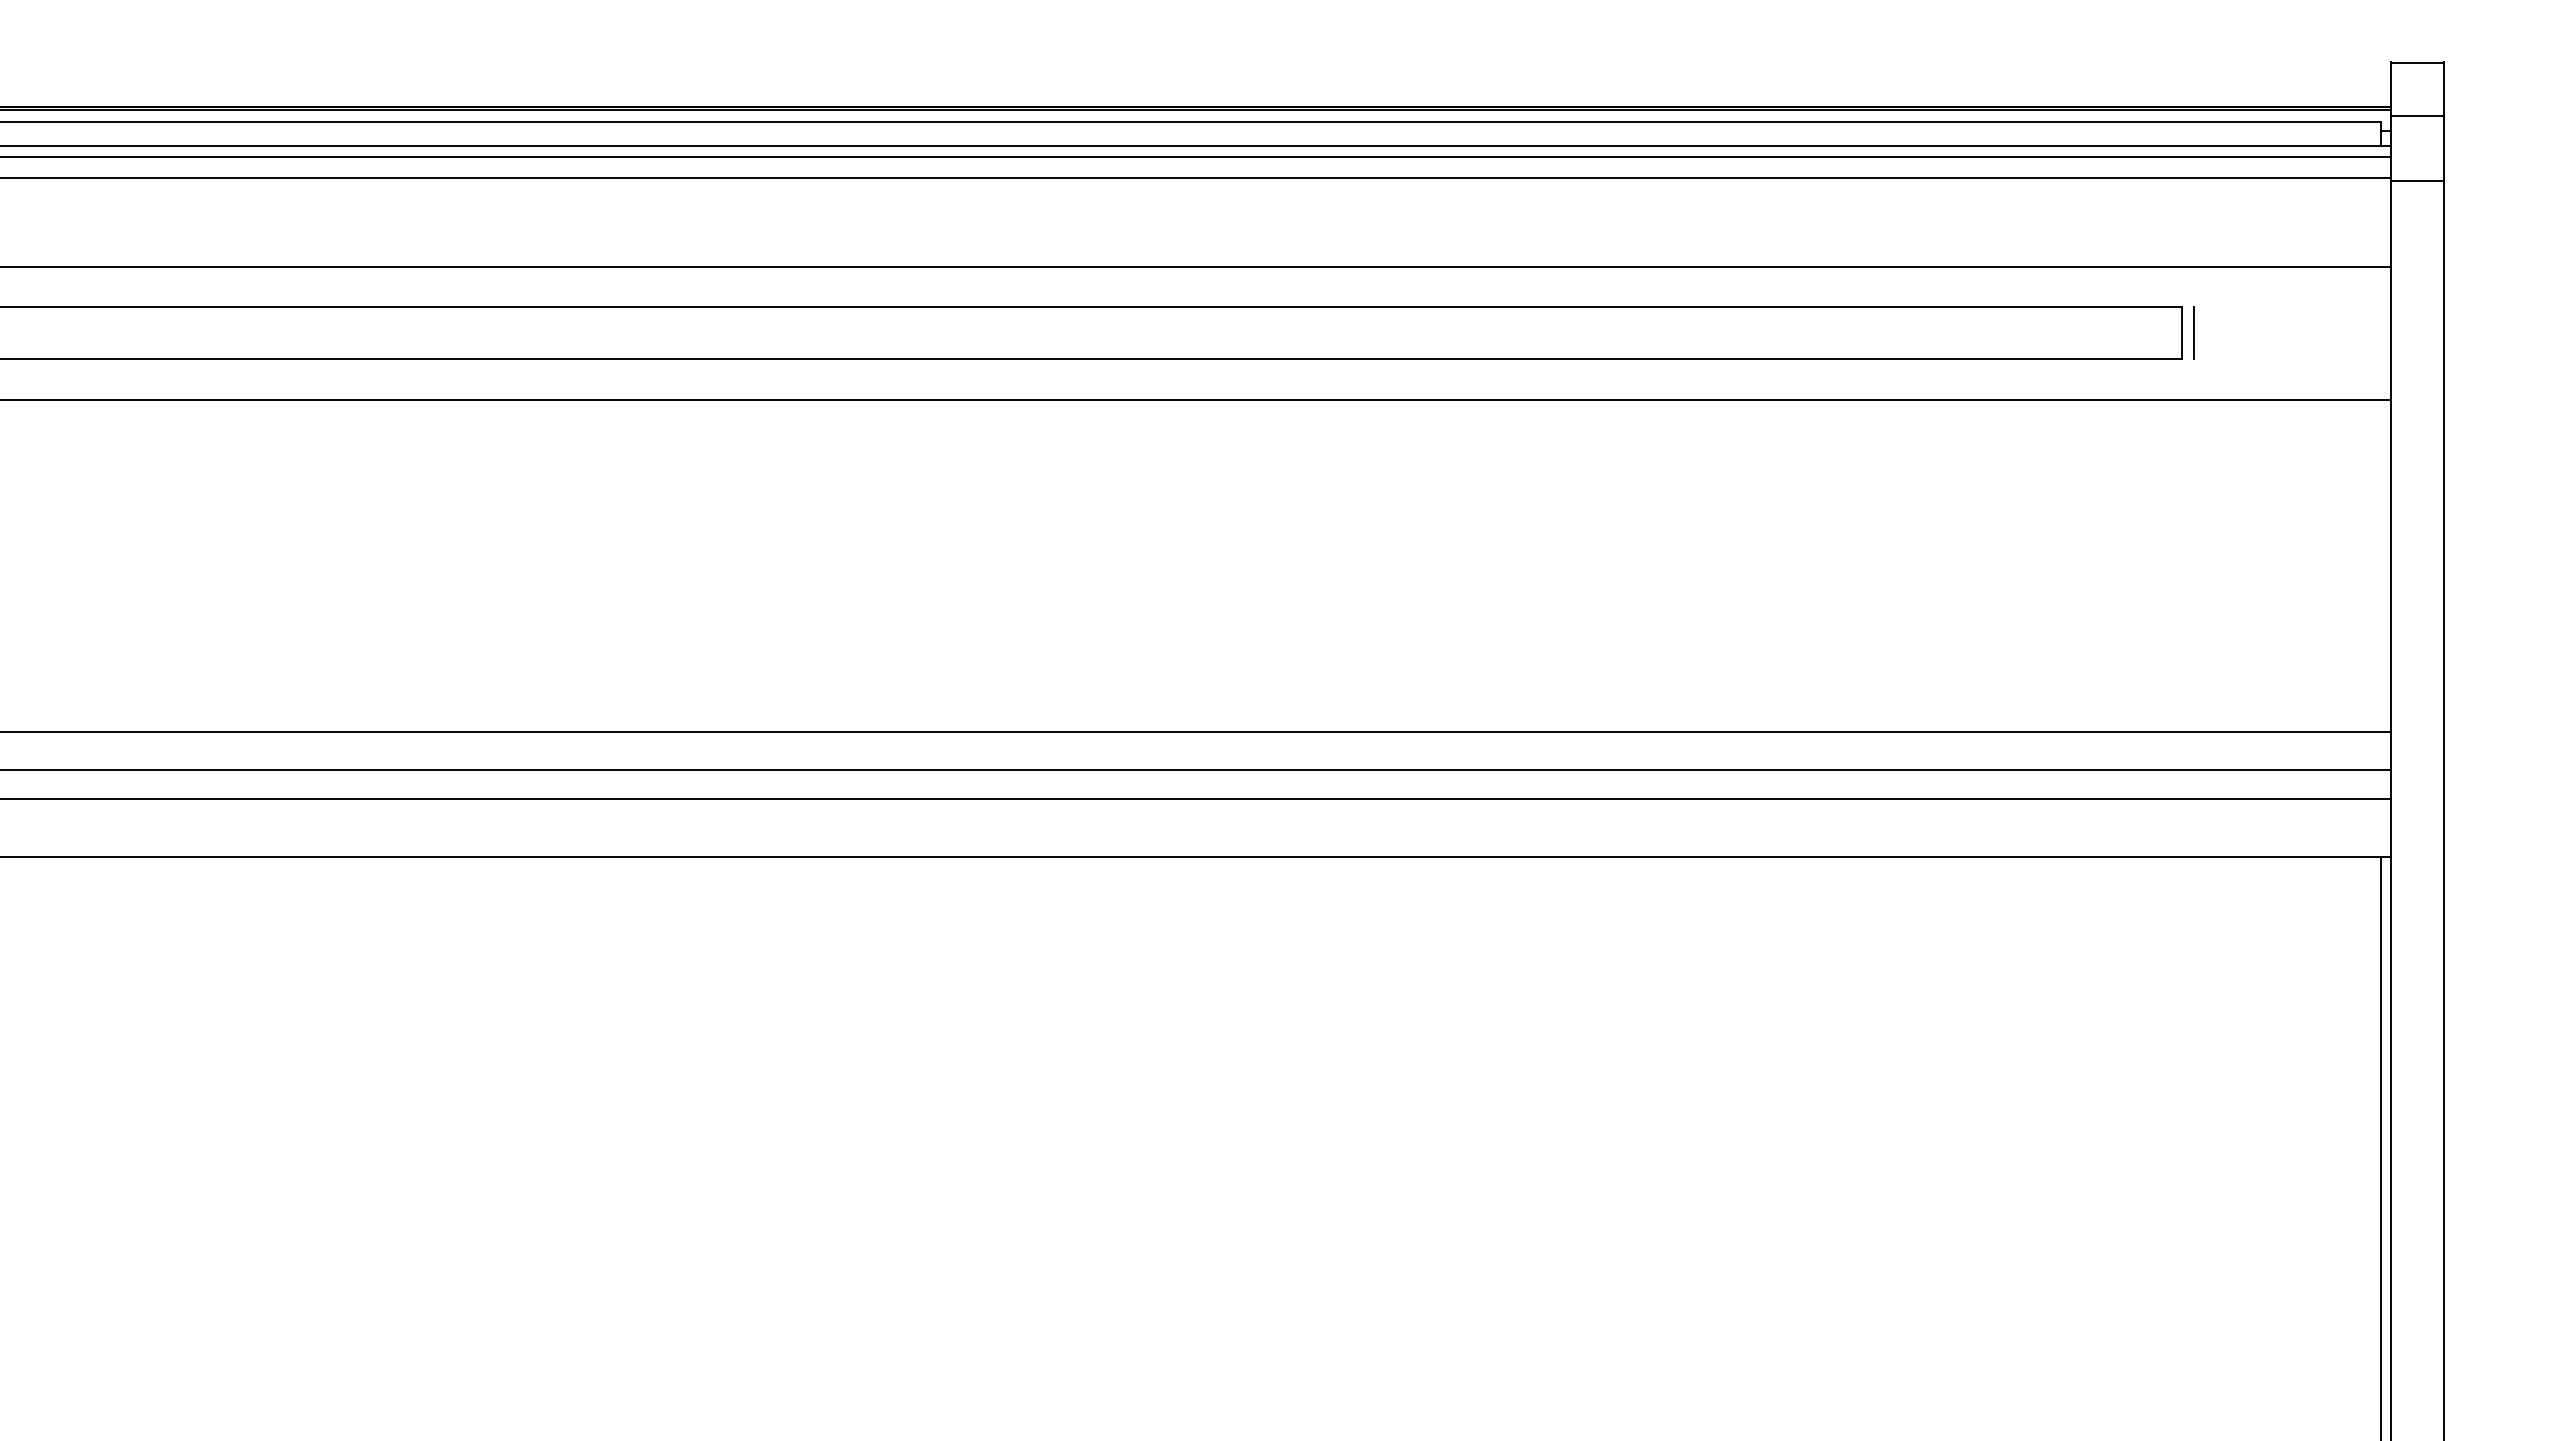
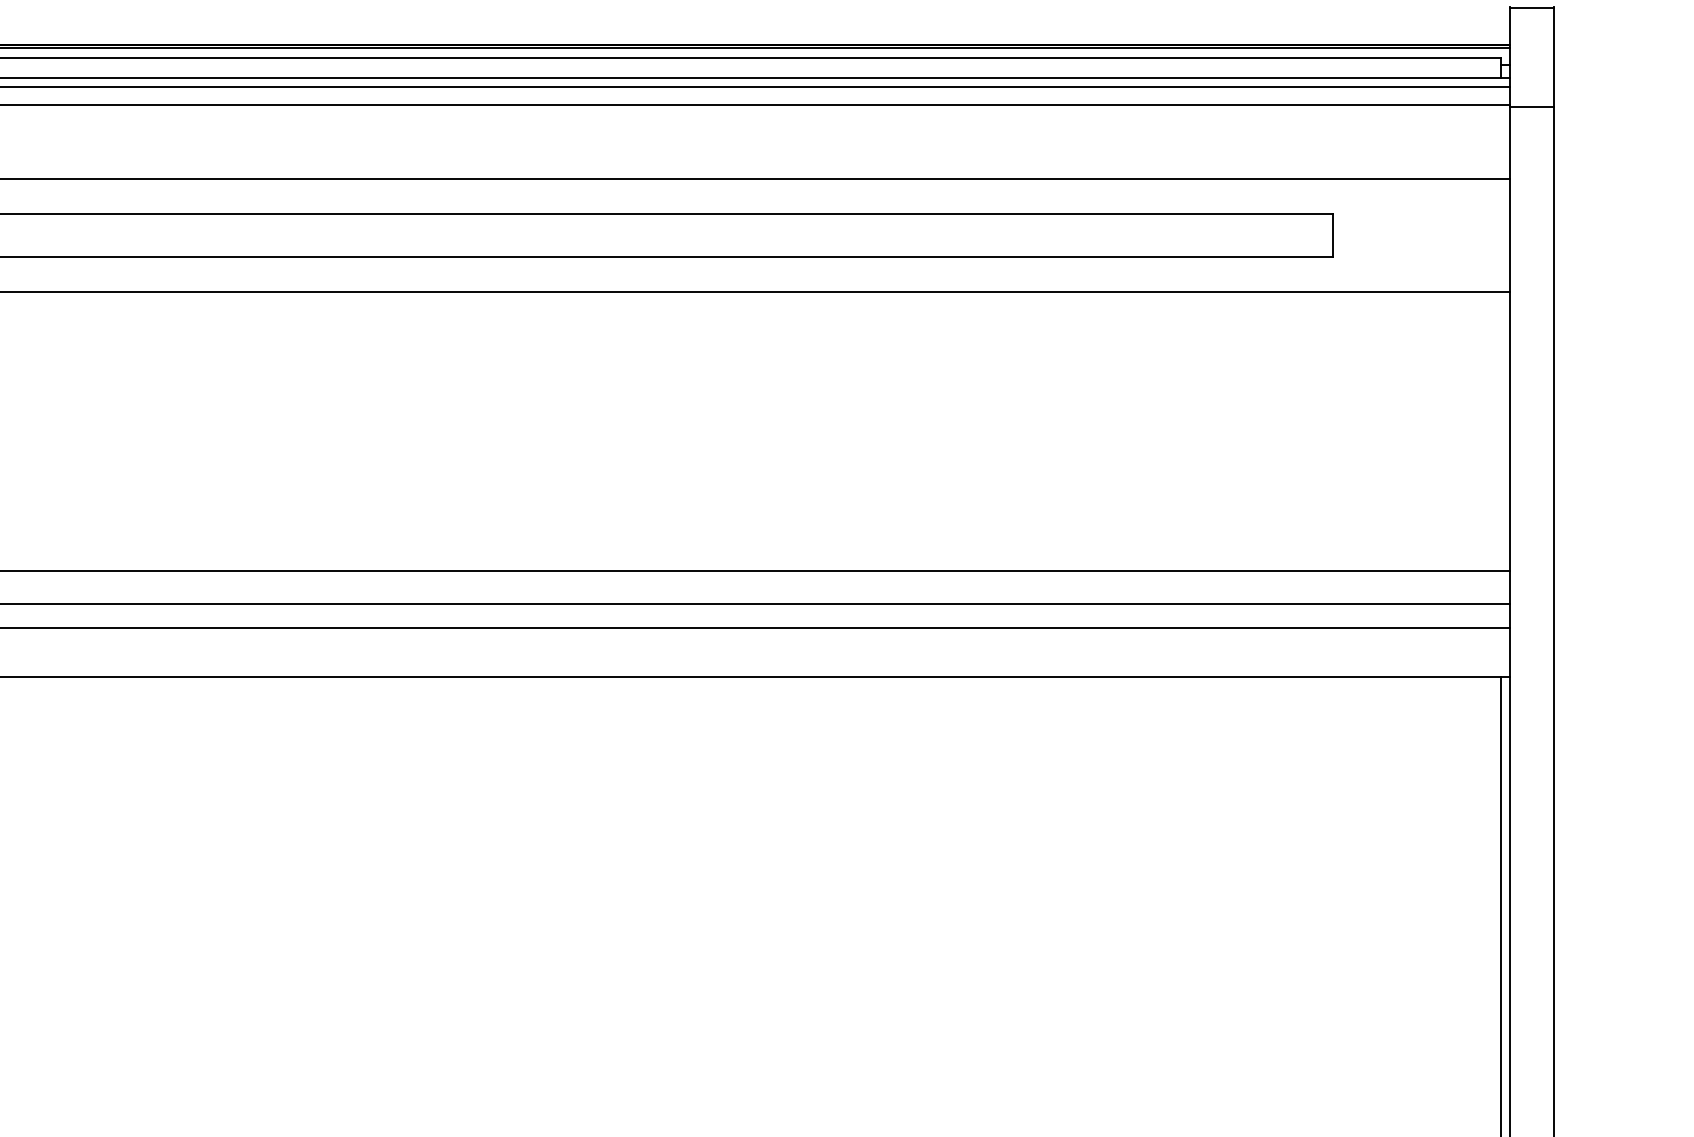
line: (2417, 116) -> (1531, 53), removed
line: (2193, 332) -> (1343, 235), removed

